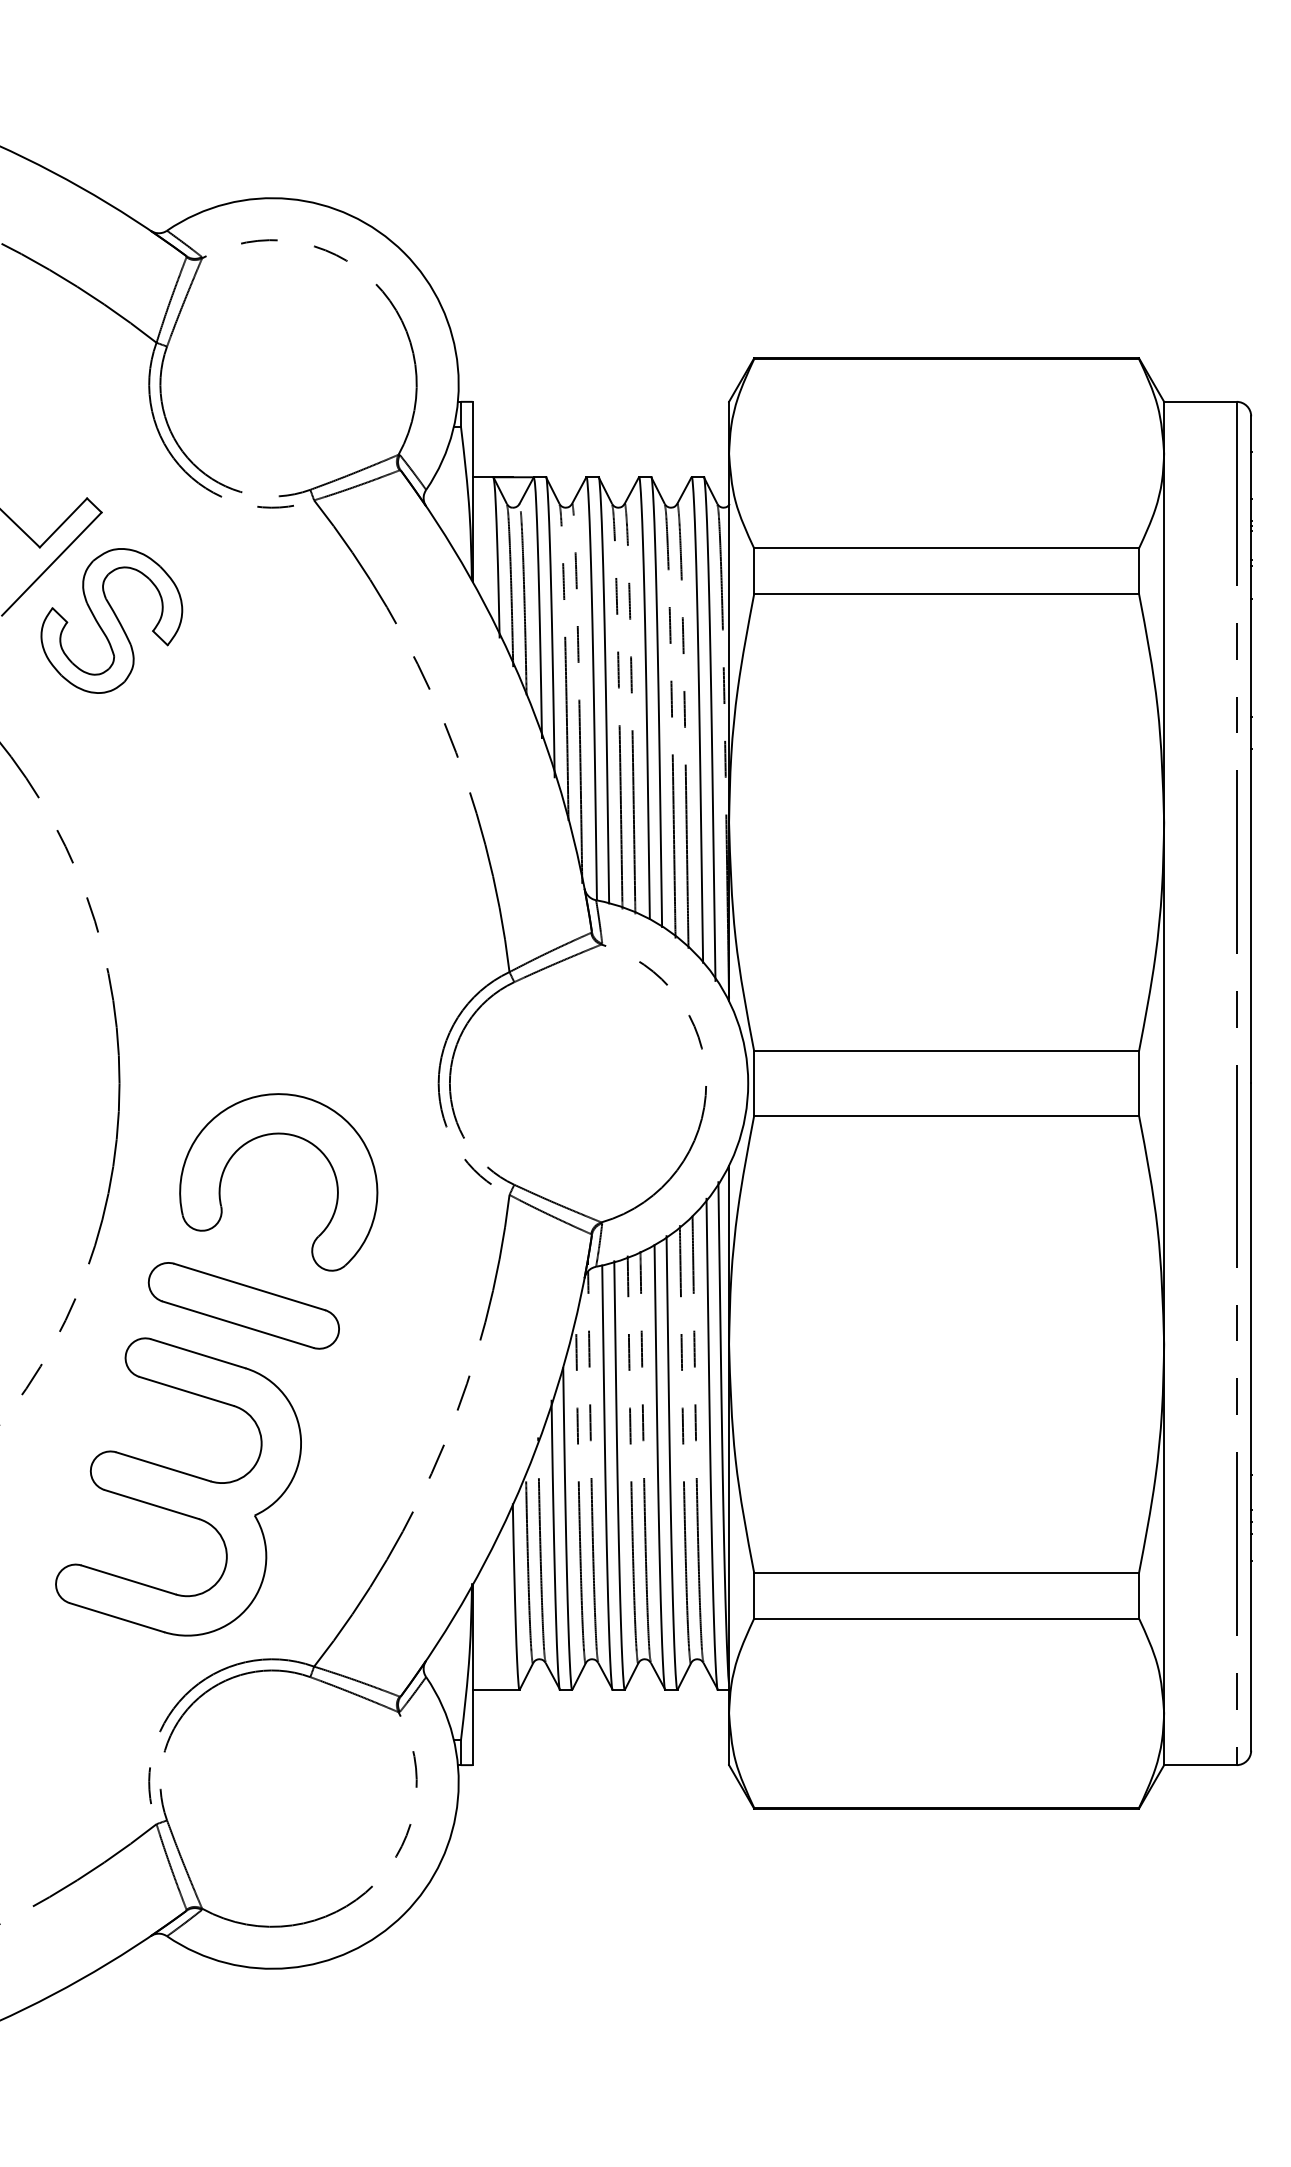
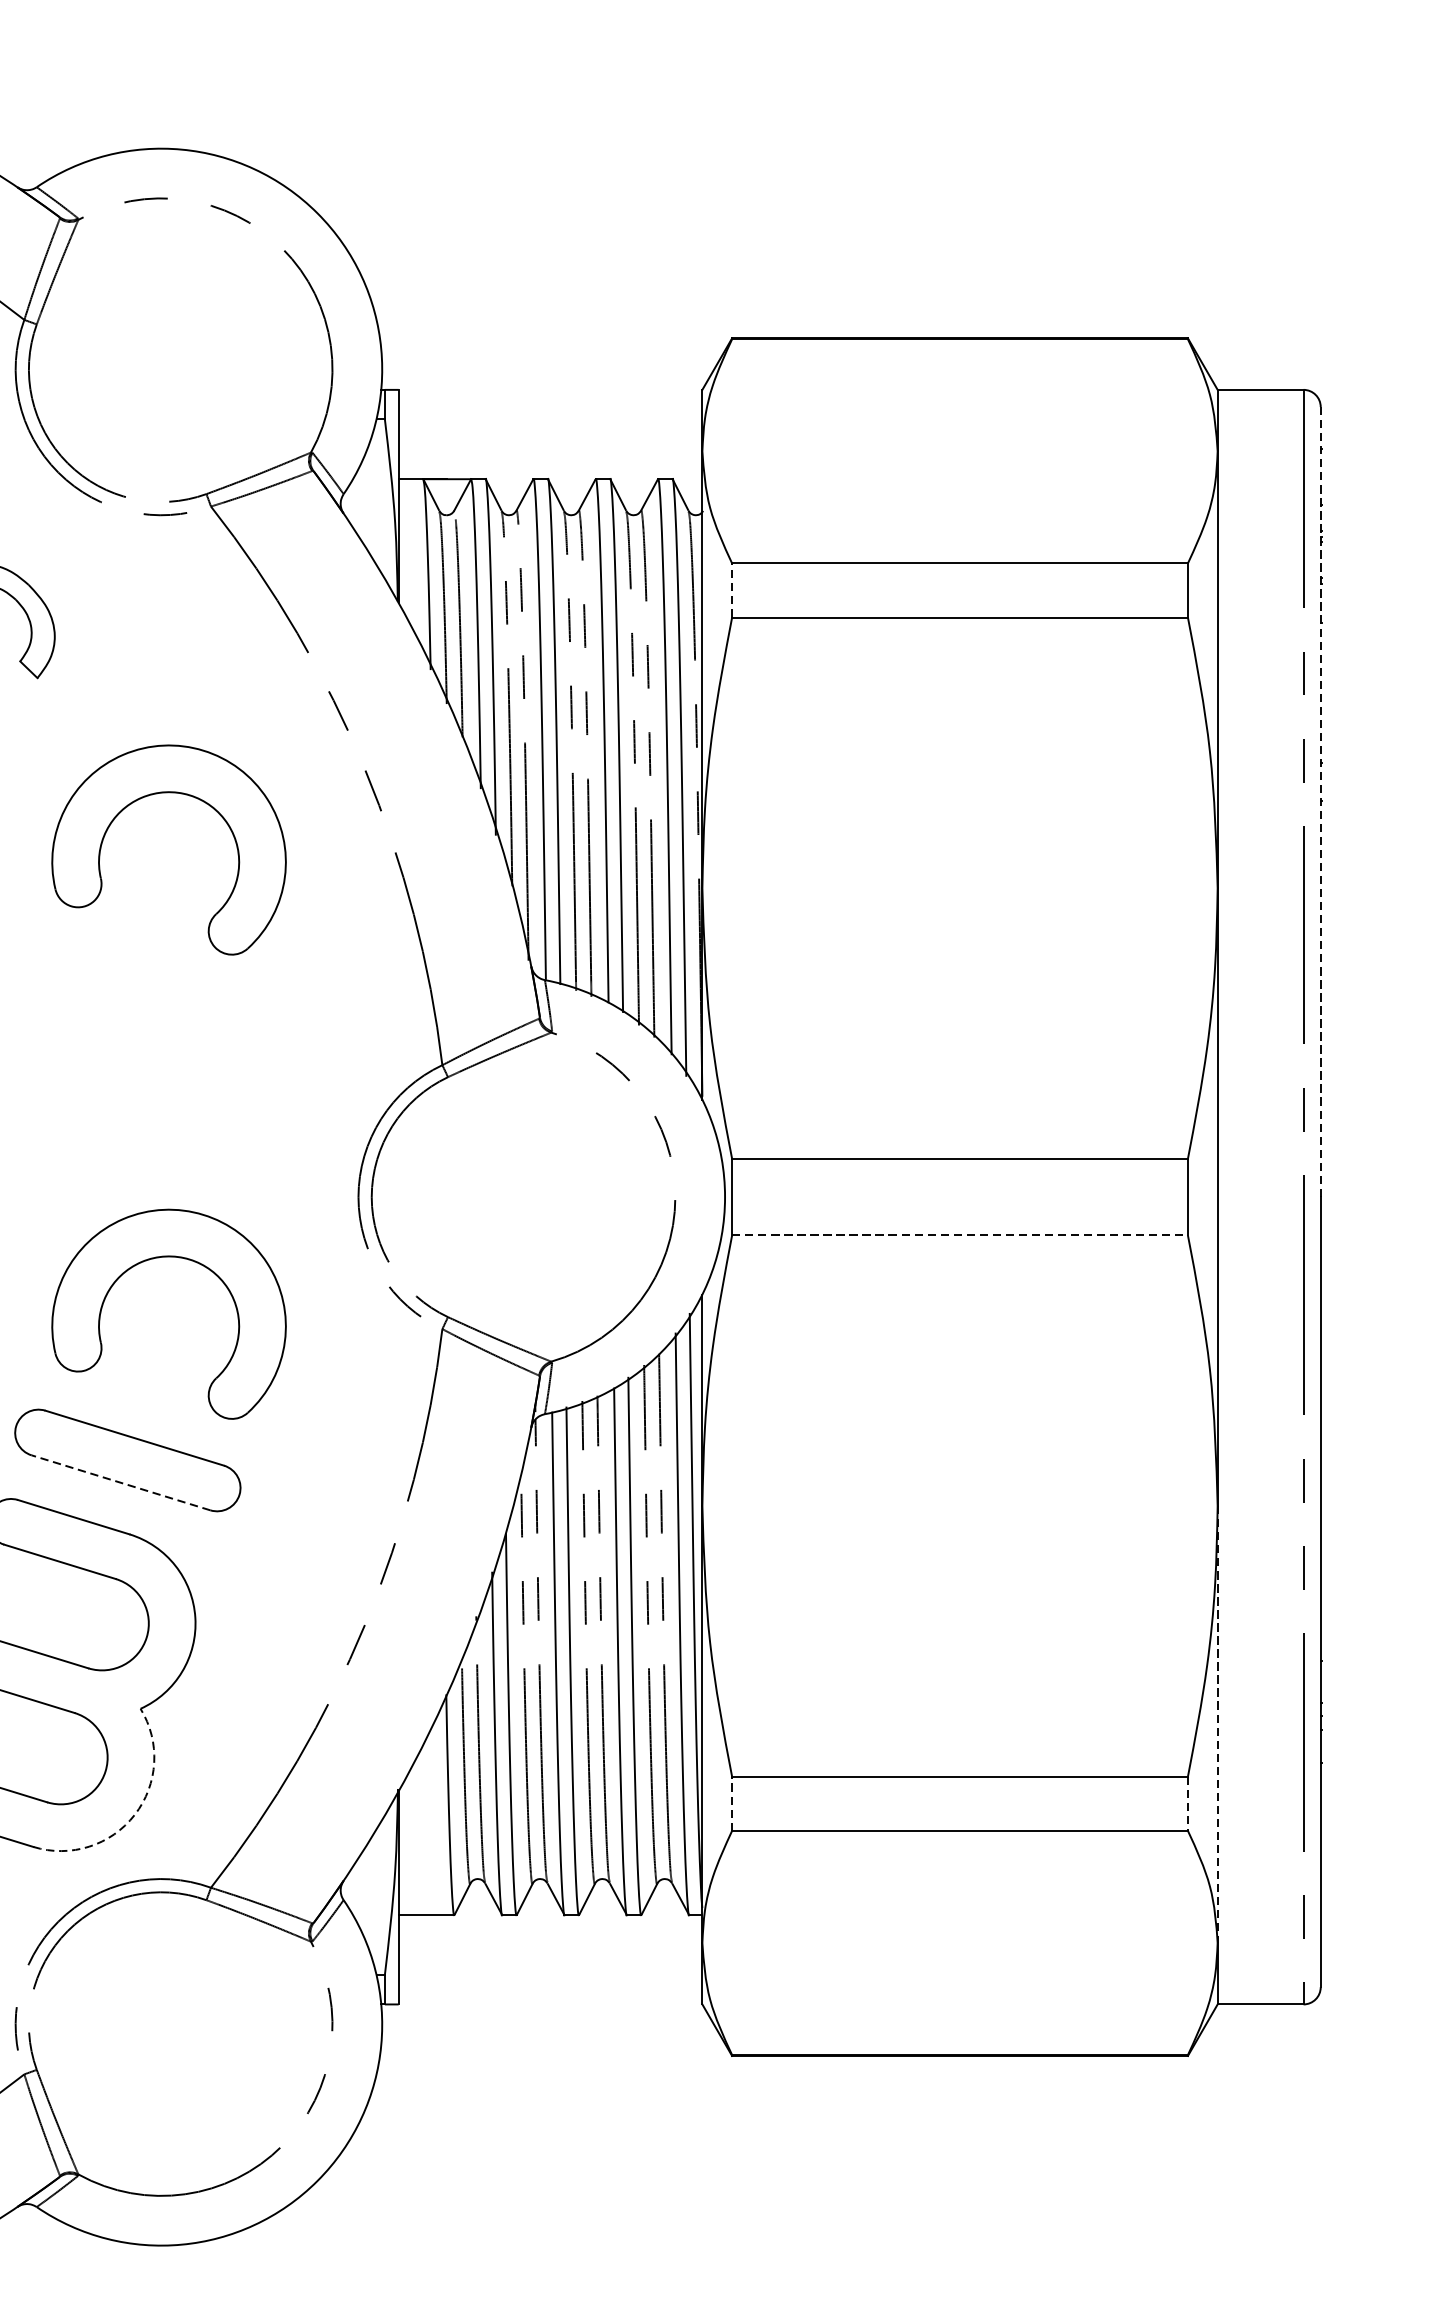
line: (754, 571) -> (732, 590), solid -> dashed
part: (270, 743) -> (159, 794), added
line: (1251, 749) -> (1321, 801), solid -> dashed
line: (947, 1115) -> (961, 1235), solid -> dashed
line: (238, 1324) -> (121, 1482), solid -> dashed
line: (1164, 1529) -> (1218, 1725), solid -> dashed
line: (754, 1595) -> (732, 1803), solid -> dashed
line: (1139, 1595) -> (1188, 1803), solid -> dashed
arc: (249, 1605) -> (134, 1815), solid -> dashed

